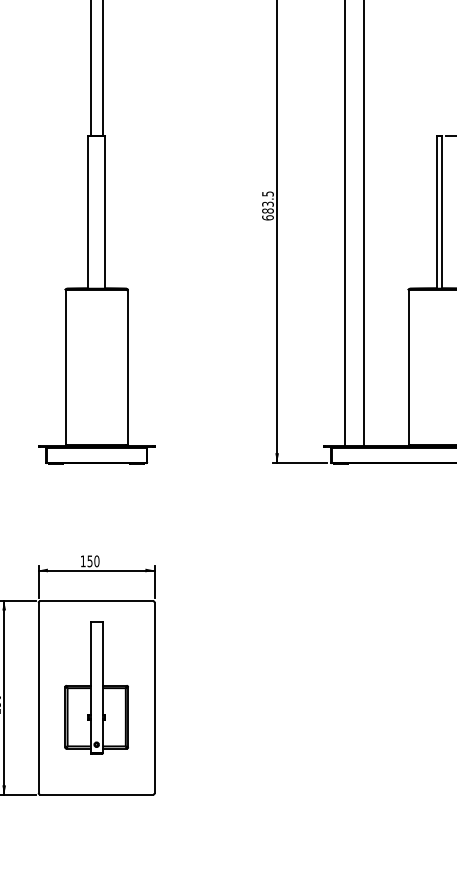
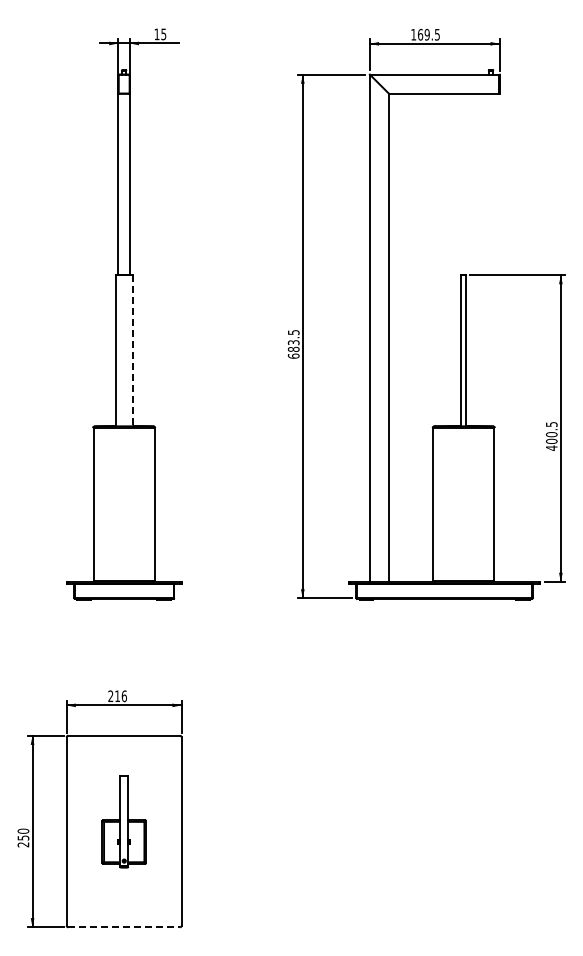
line: (105, 213) -> (132, 351), solid -> dashed
text: (89, 561) -> (117, 696), 150 -> 216
part: (97, 687) -> (124, 821), size x0.7
line: (97, 794) -> (124, 927), solid -> dashed

